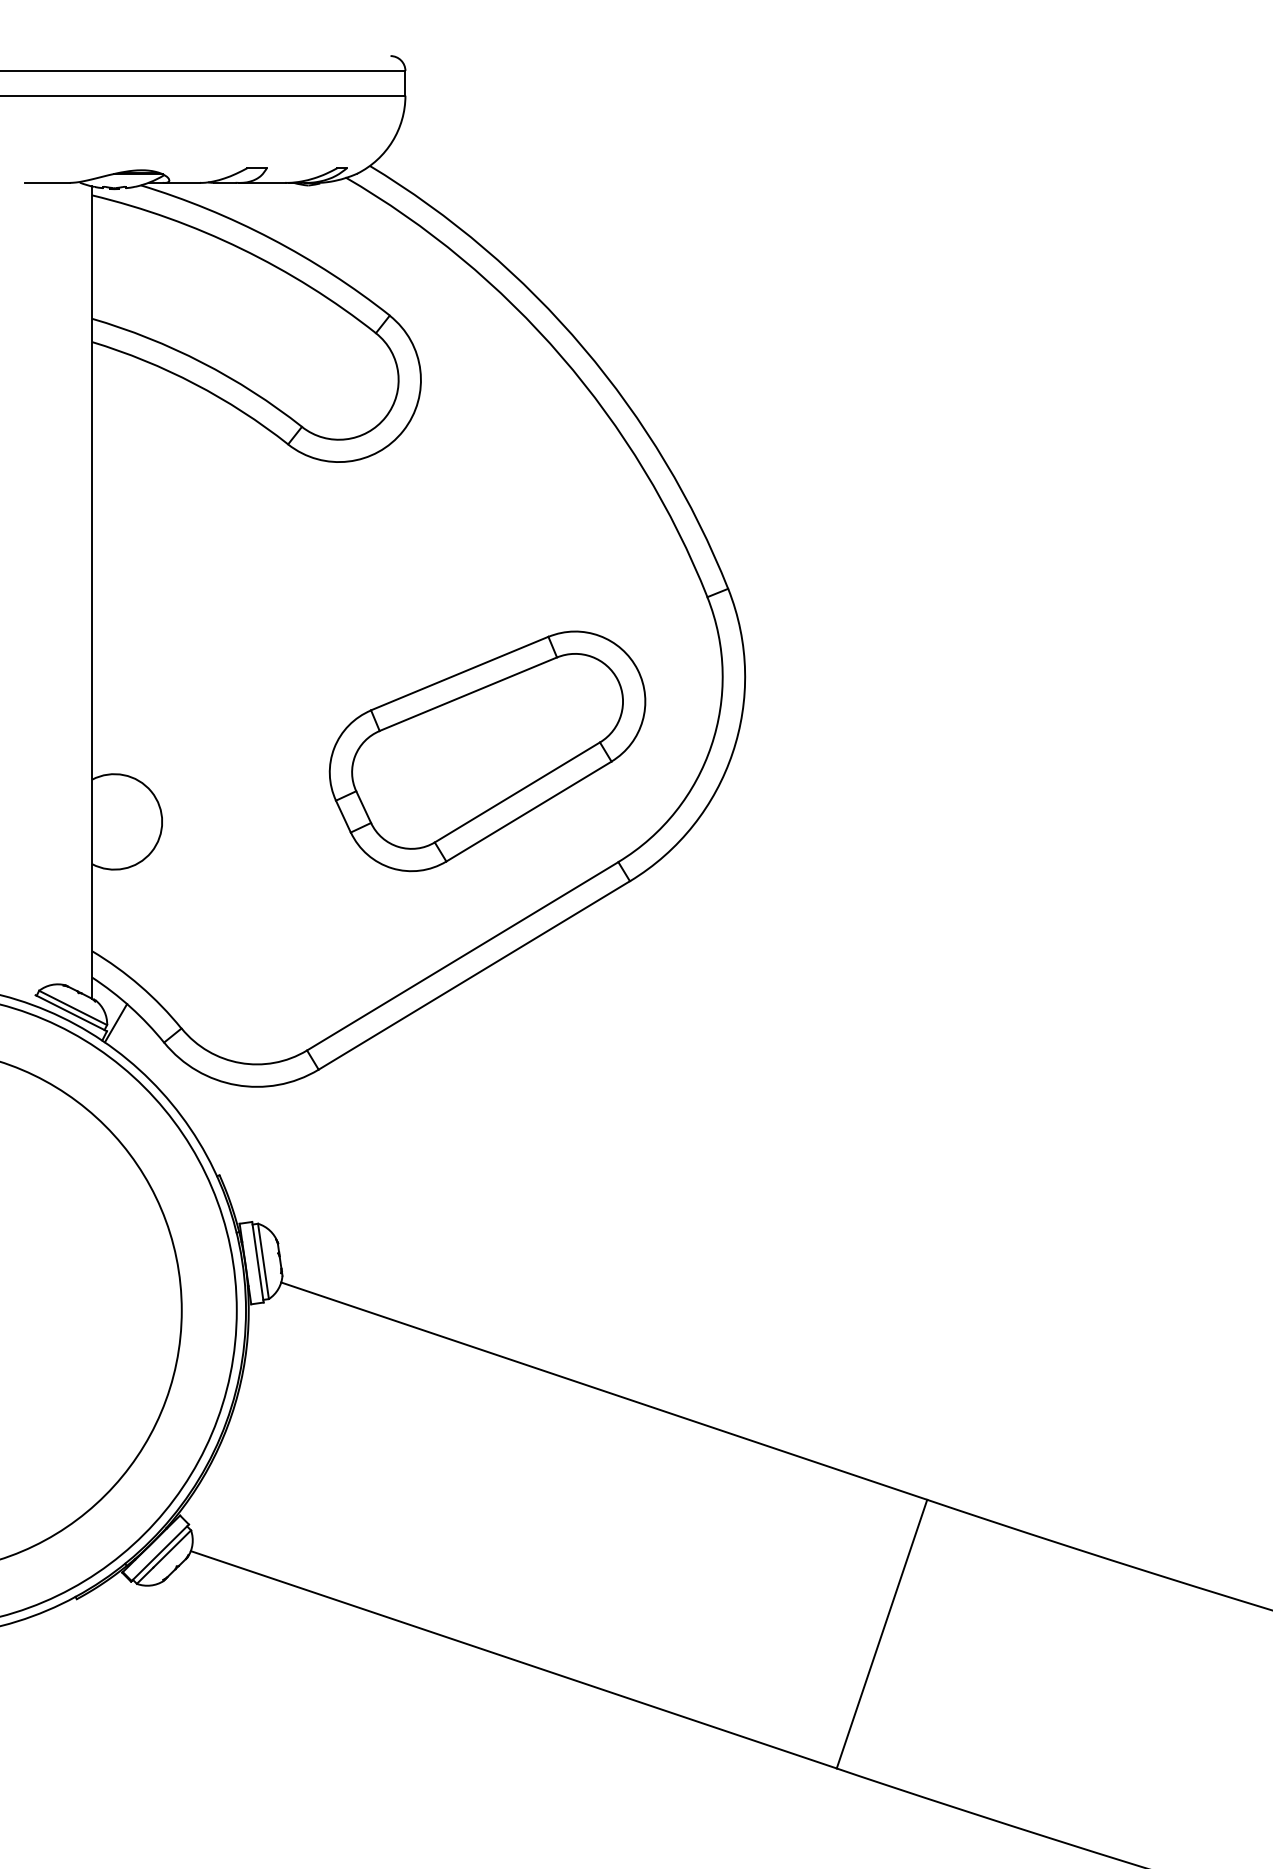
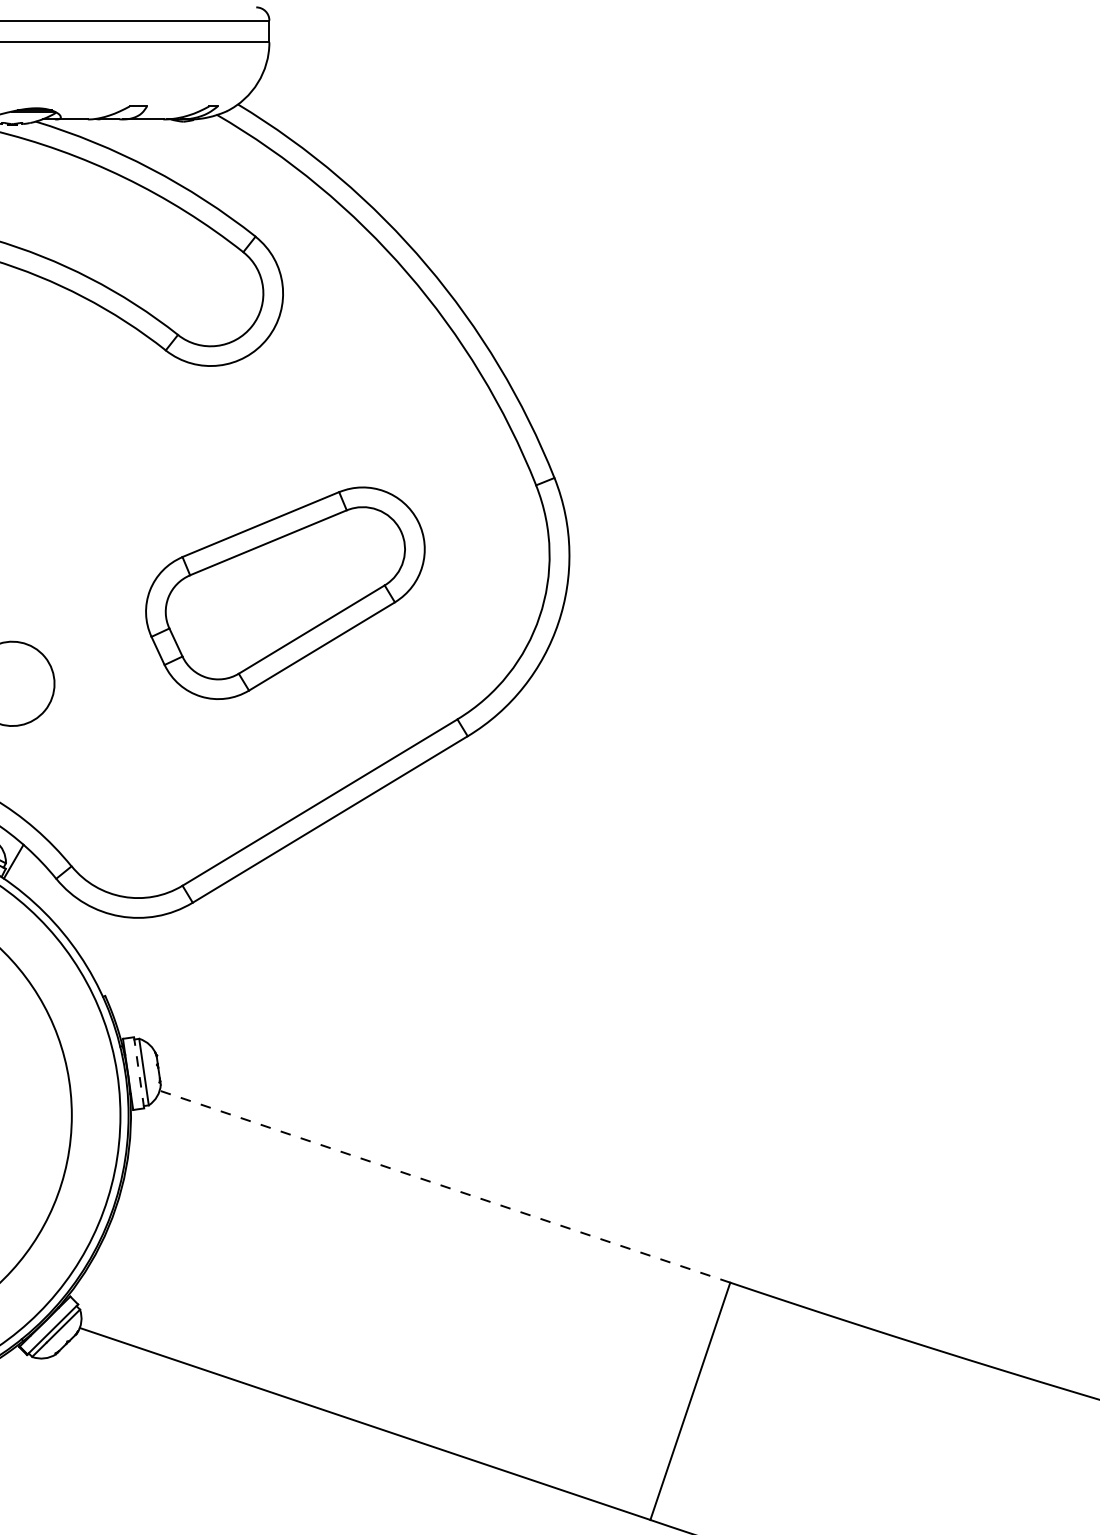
part: (487, 751) -> (285, 593), moved
line: (257, 1262) -> (138, 1073), solid -> dashed
line: (604, 1391) -> (445, 1186), solid -> dashed

